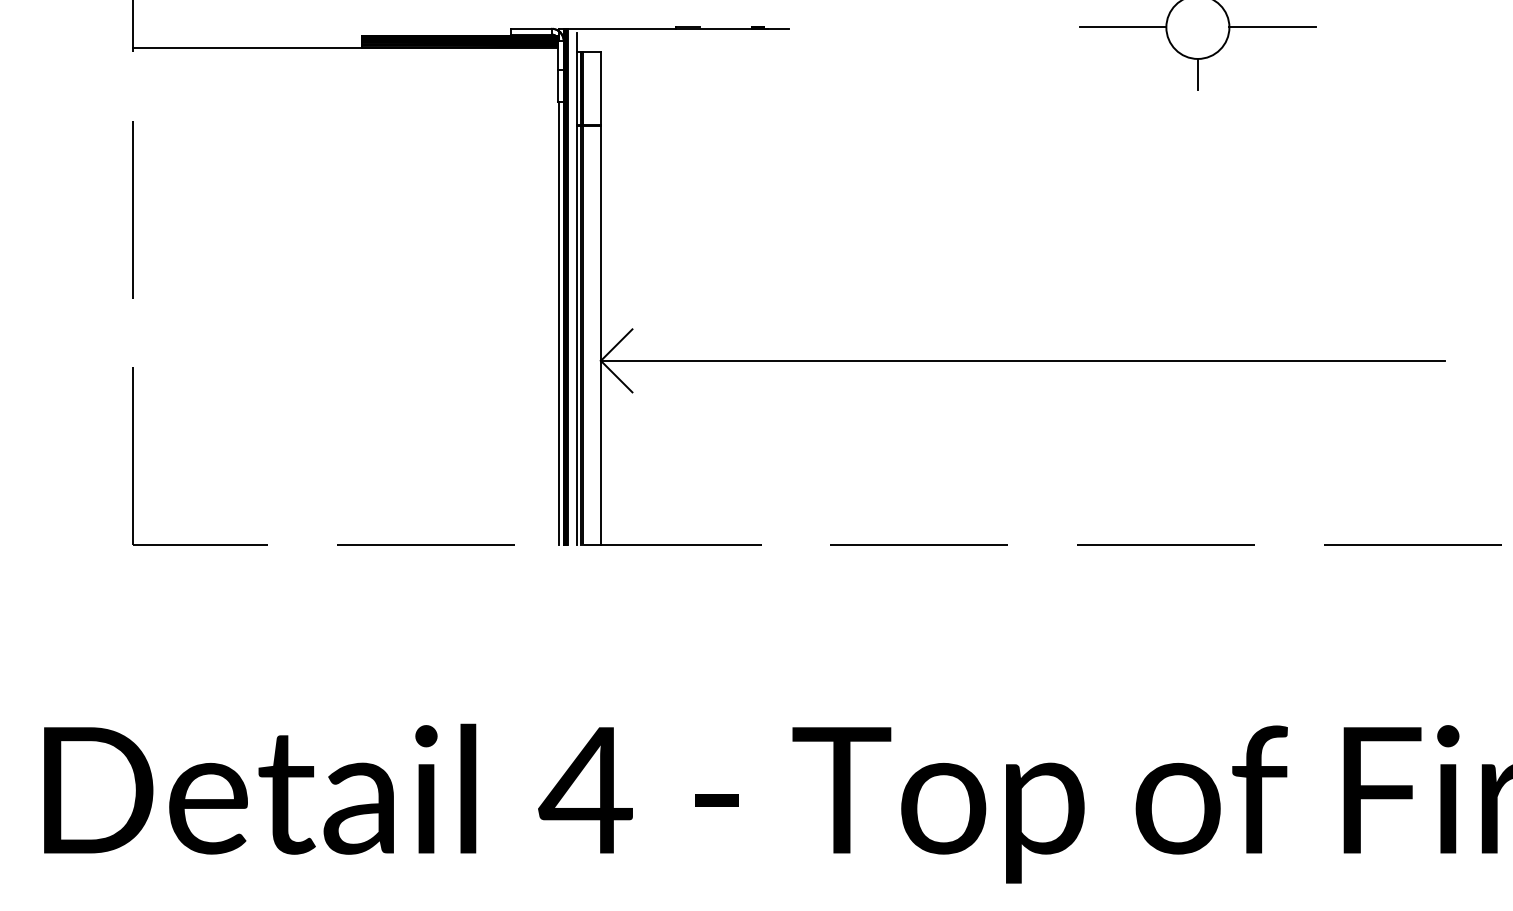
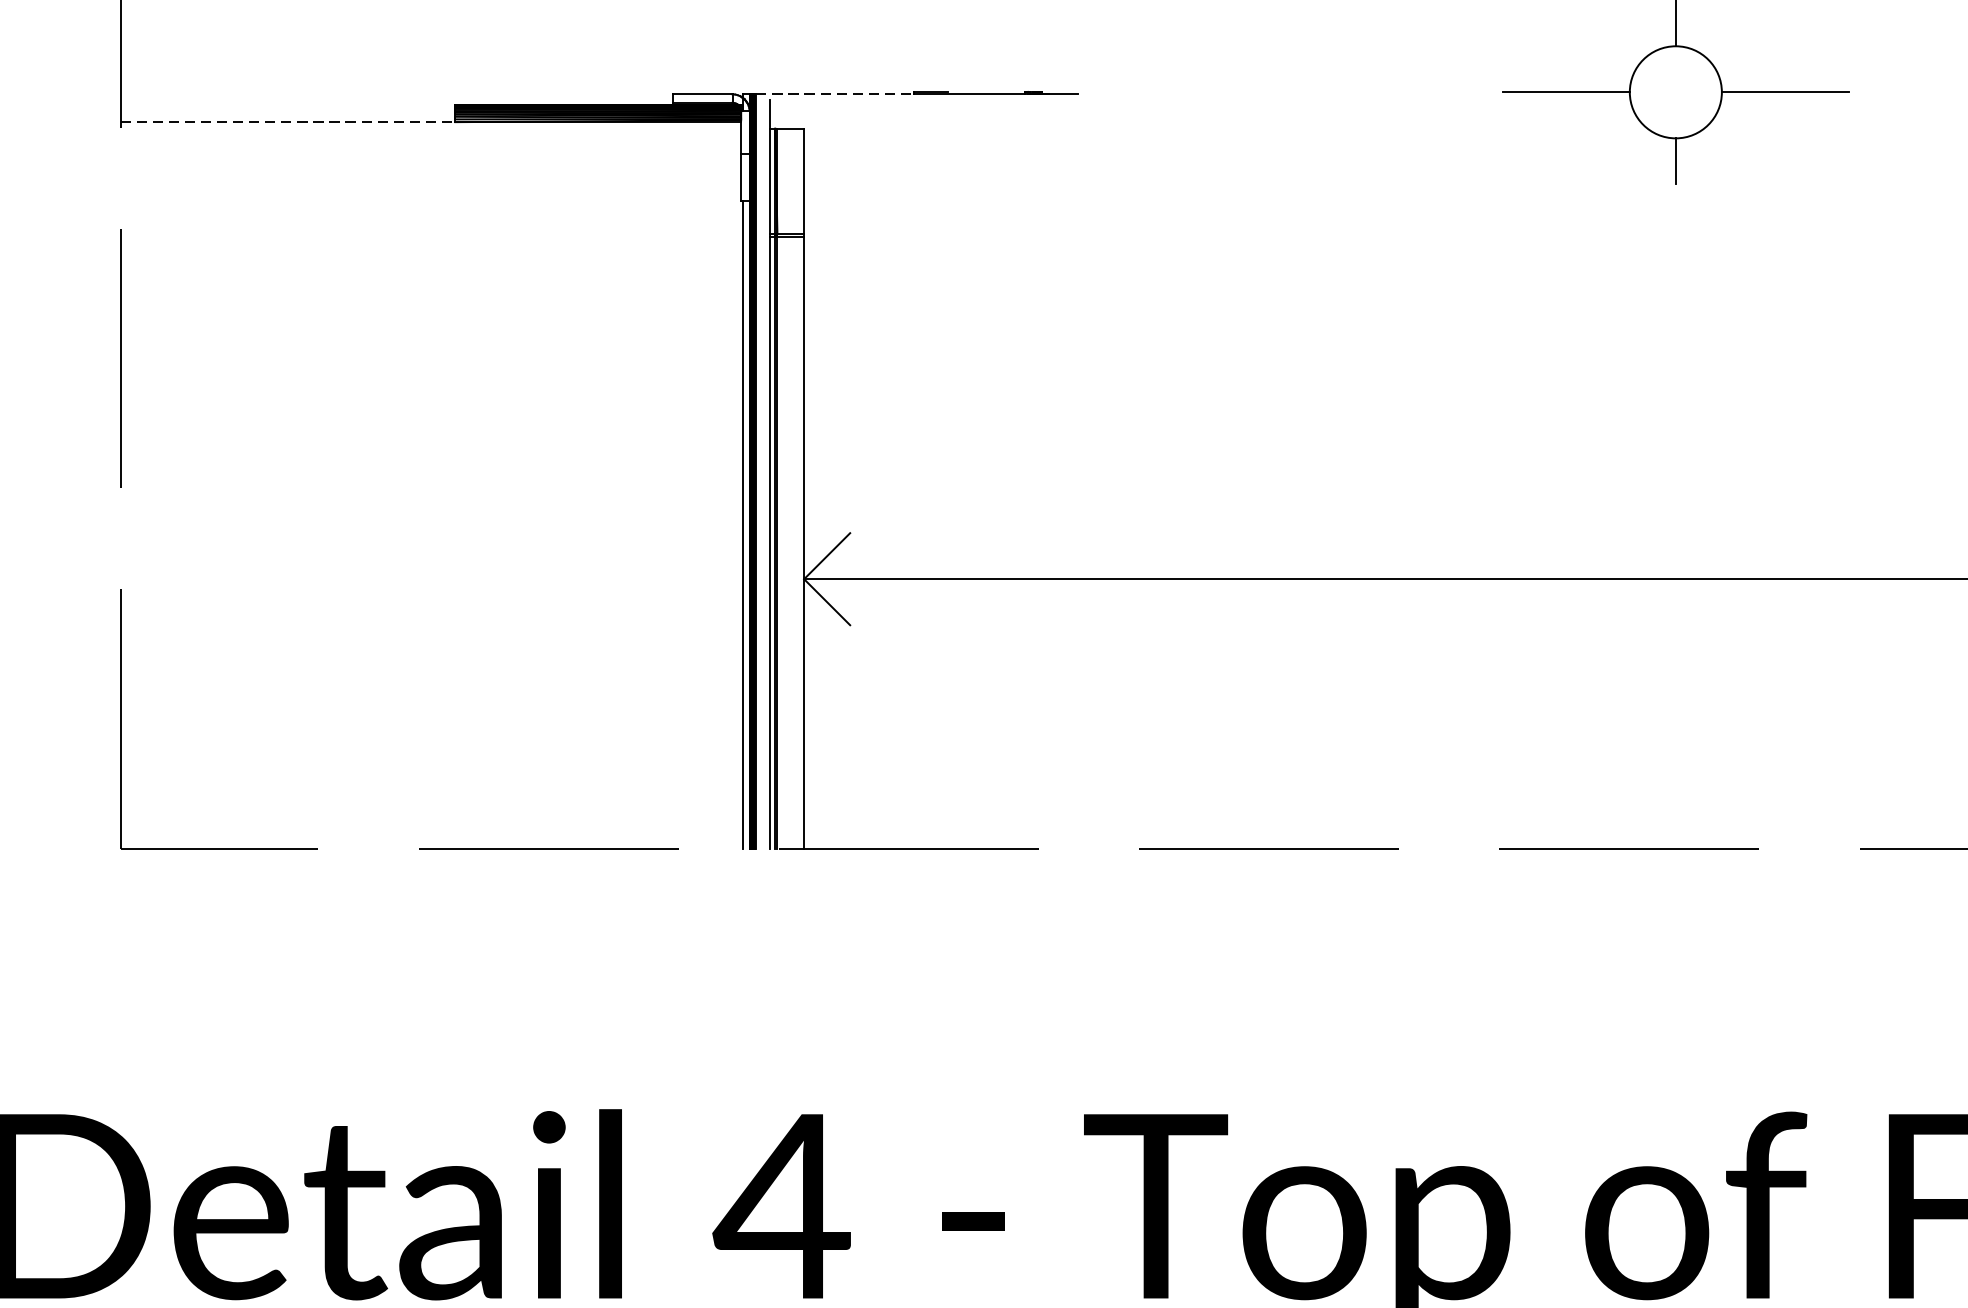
line: (622, 28) -> (835, 93), solid -> dashed
line: (247, 47) -> (288, 121), solid -> dashed

